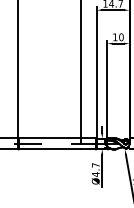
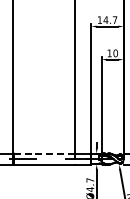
line: (49, 138) -> (44, 153), solid -> dashed

